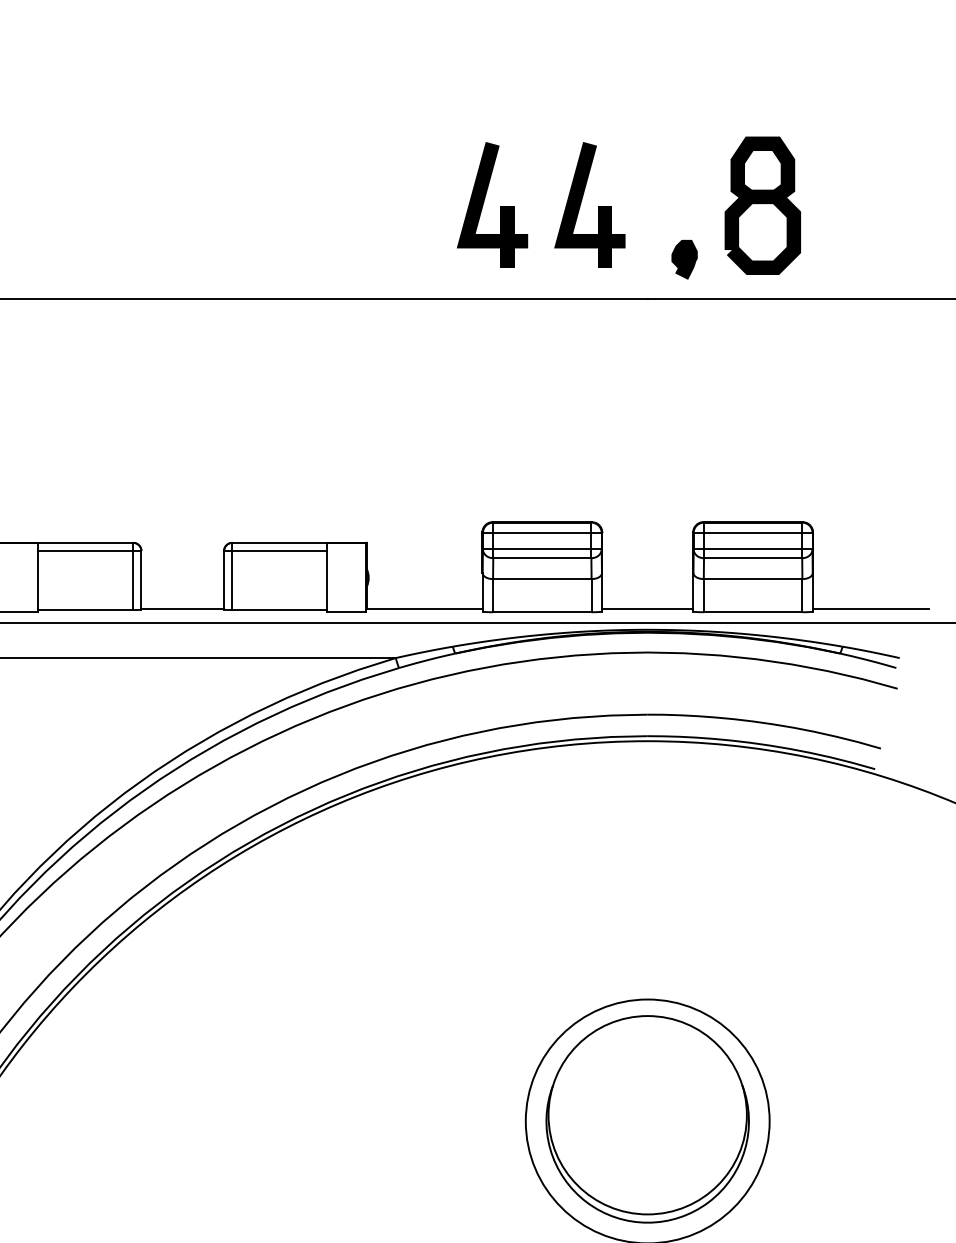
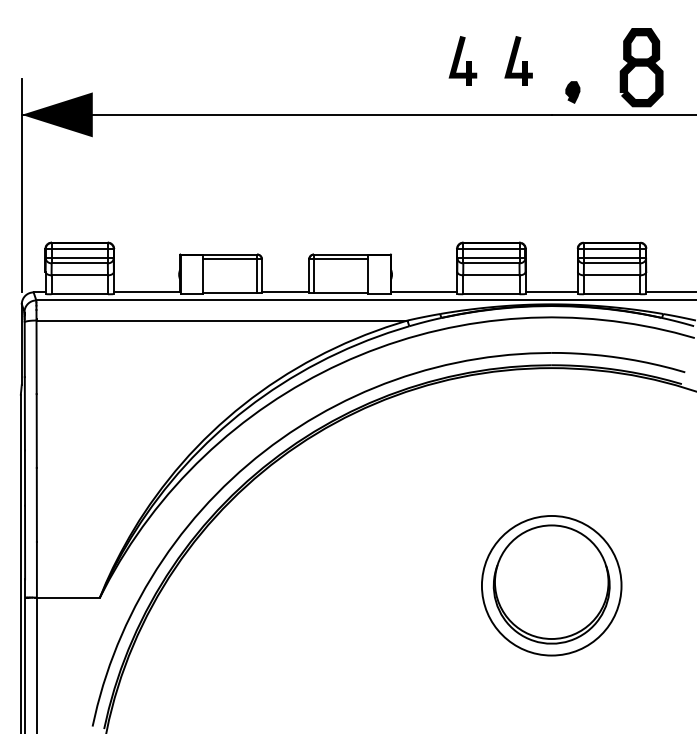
part: (491, 203) -> (462, 60), size x0.7
part: (589, 203) -> (518, 60), size x0.7
part: (762, 205) -> (641, 67), moved

